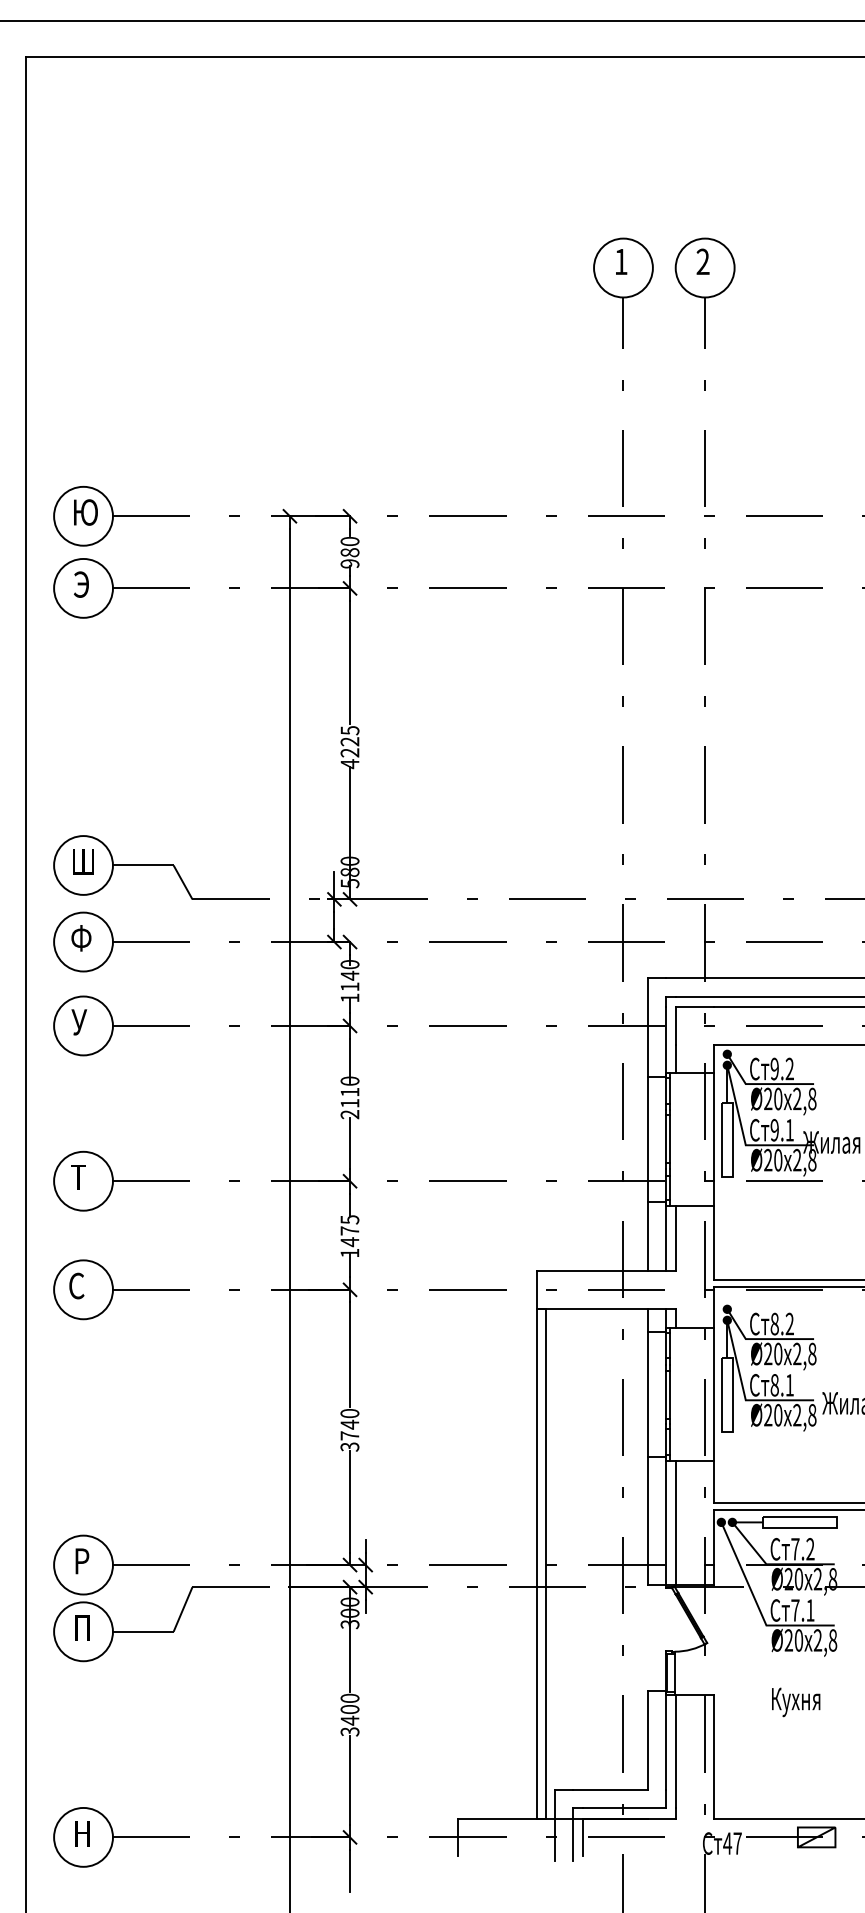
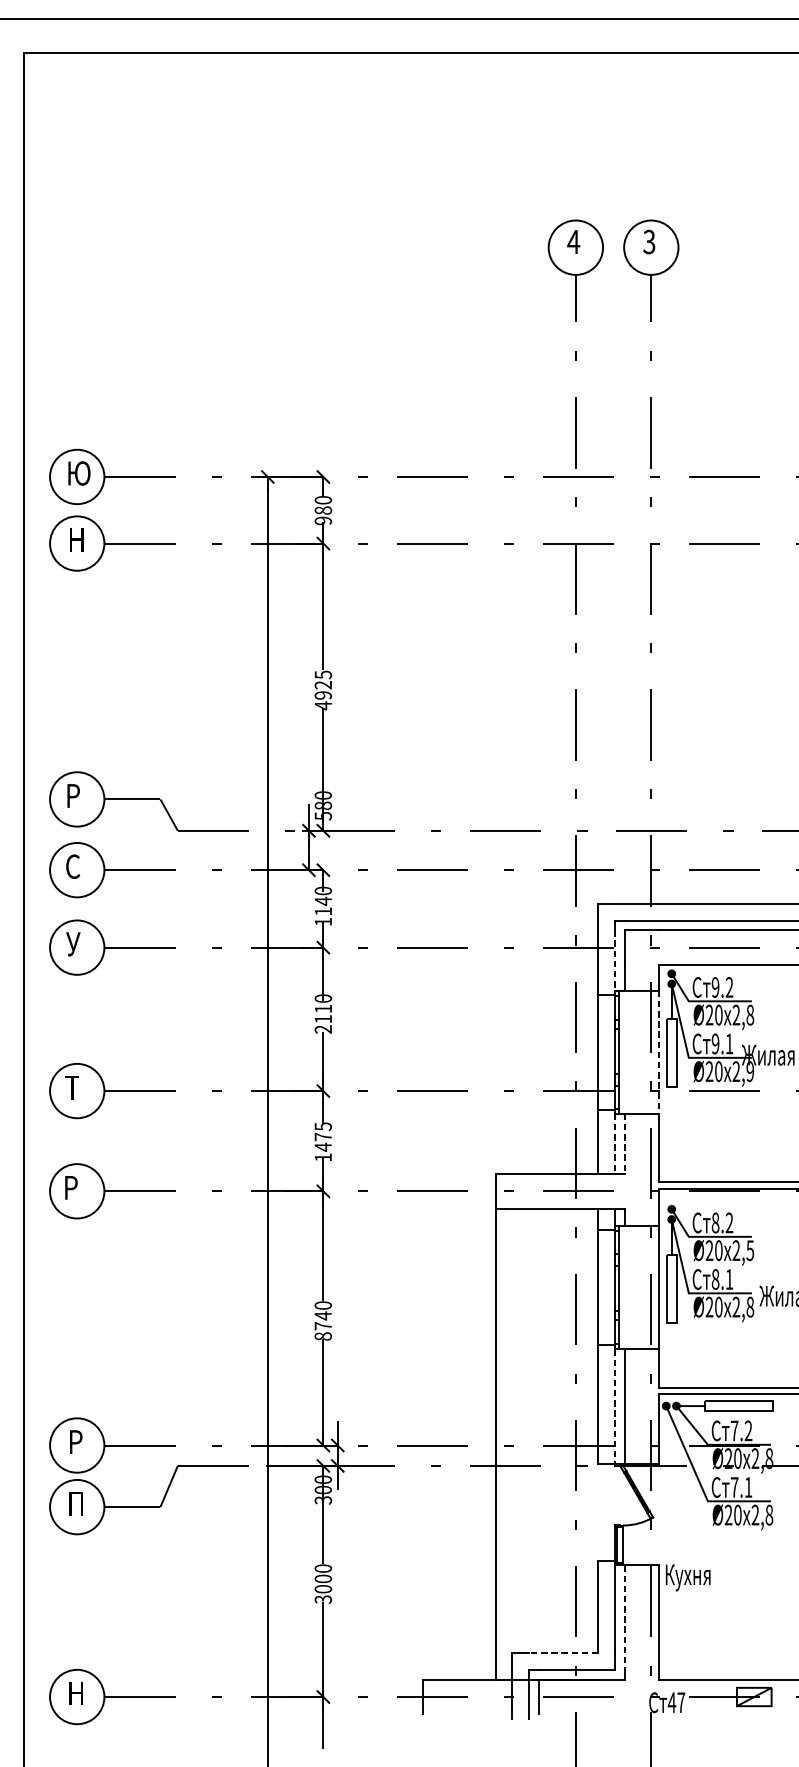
text: (621, 261) -> (574, 241), 1 -> 4
text: (702, 262) -> (648, 242), 2 -> 3
text: (81, 584) -> (75, 539), Э -> Н
text: (350, 752) -> (323, 695), 4225 -> 4925
text: (83, 861) -> (77, 795), Ш -> Р
text: (81, 938) -> (75, 866), Ф -> С
line: (666, 1039) -> (615, 960), solid -> dashed
line: (714, 1139) -> (659, 1052), solid -> dashed
text: (812, 1160) -> (750, 1071), 2,8 -> 2,9
line: (666, 1238) -> (615, 1143), solid -> dashed
line: (676, 1238) -> (624, 1143), solid -> dashed
text: (76, 1285) -> (70, 1187), С -> Р
text: (812, 1353) -> (750, 1250), 2,8 -> 2,5
text: (349, 1446) -> (322, 1336), 3740 -> 8740
line: (666, 1522) -> (615, 1406), solid -> dashed
line: (546, 1563) -> (504, 1444), removed
text: (796, 1702) -> (688, 1577), moved
text: (349, 1720) -> (322, 1589), 3400 -> 3000
line: (676, 1751) -> (624, 1617), solid -> dashed
line: (609, 1789) -> (562, 1652), solid -> dashed

